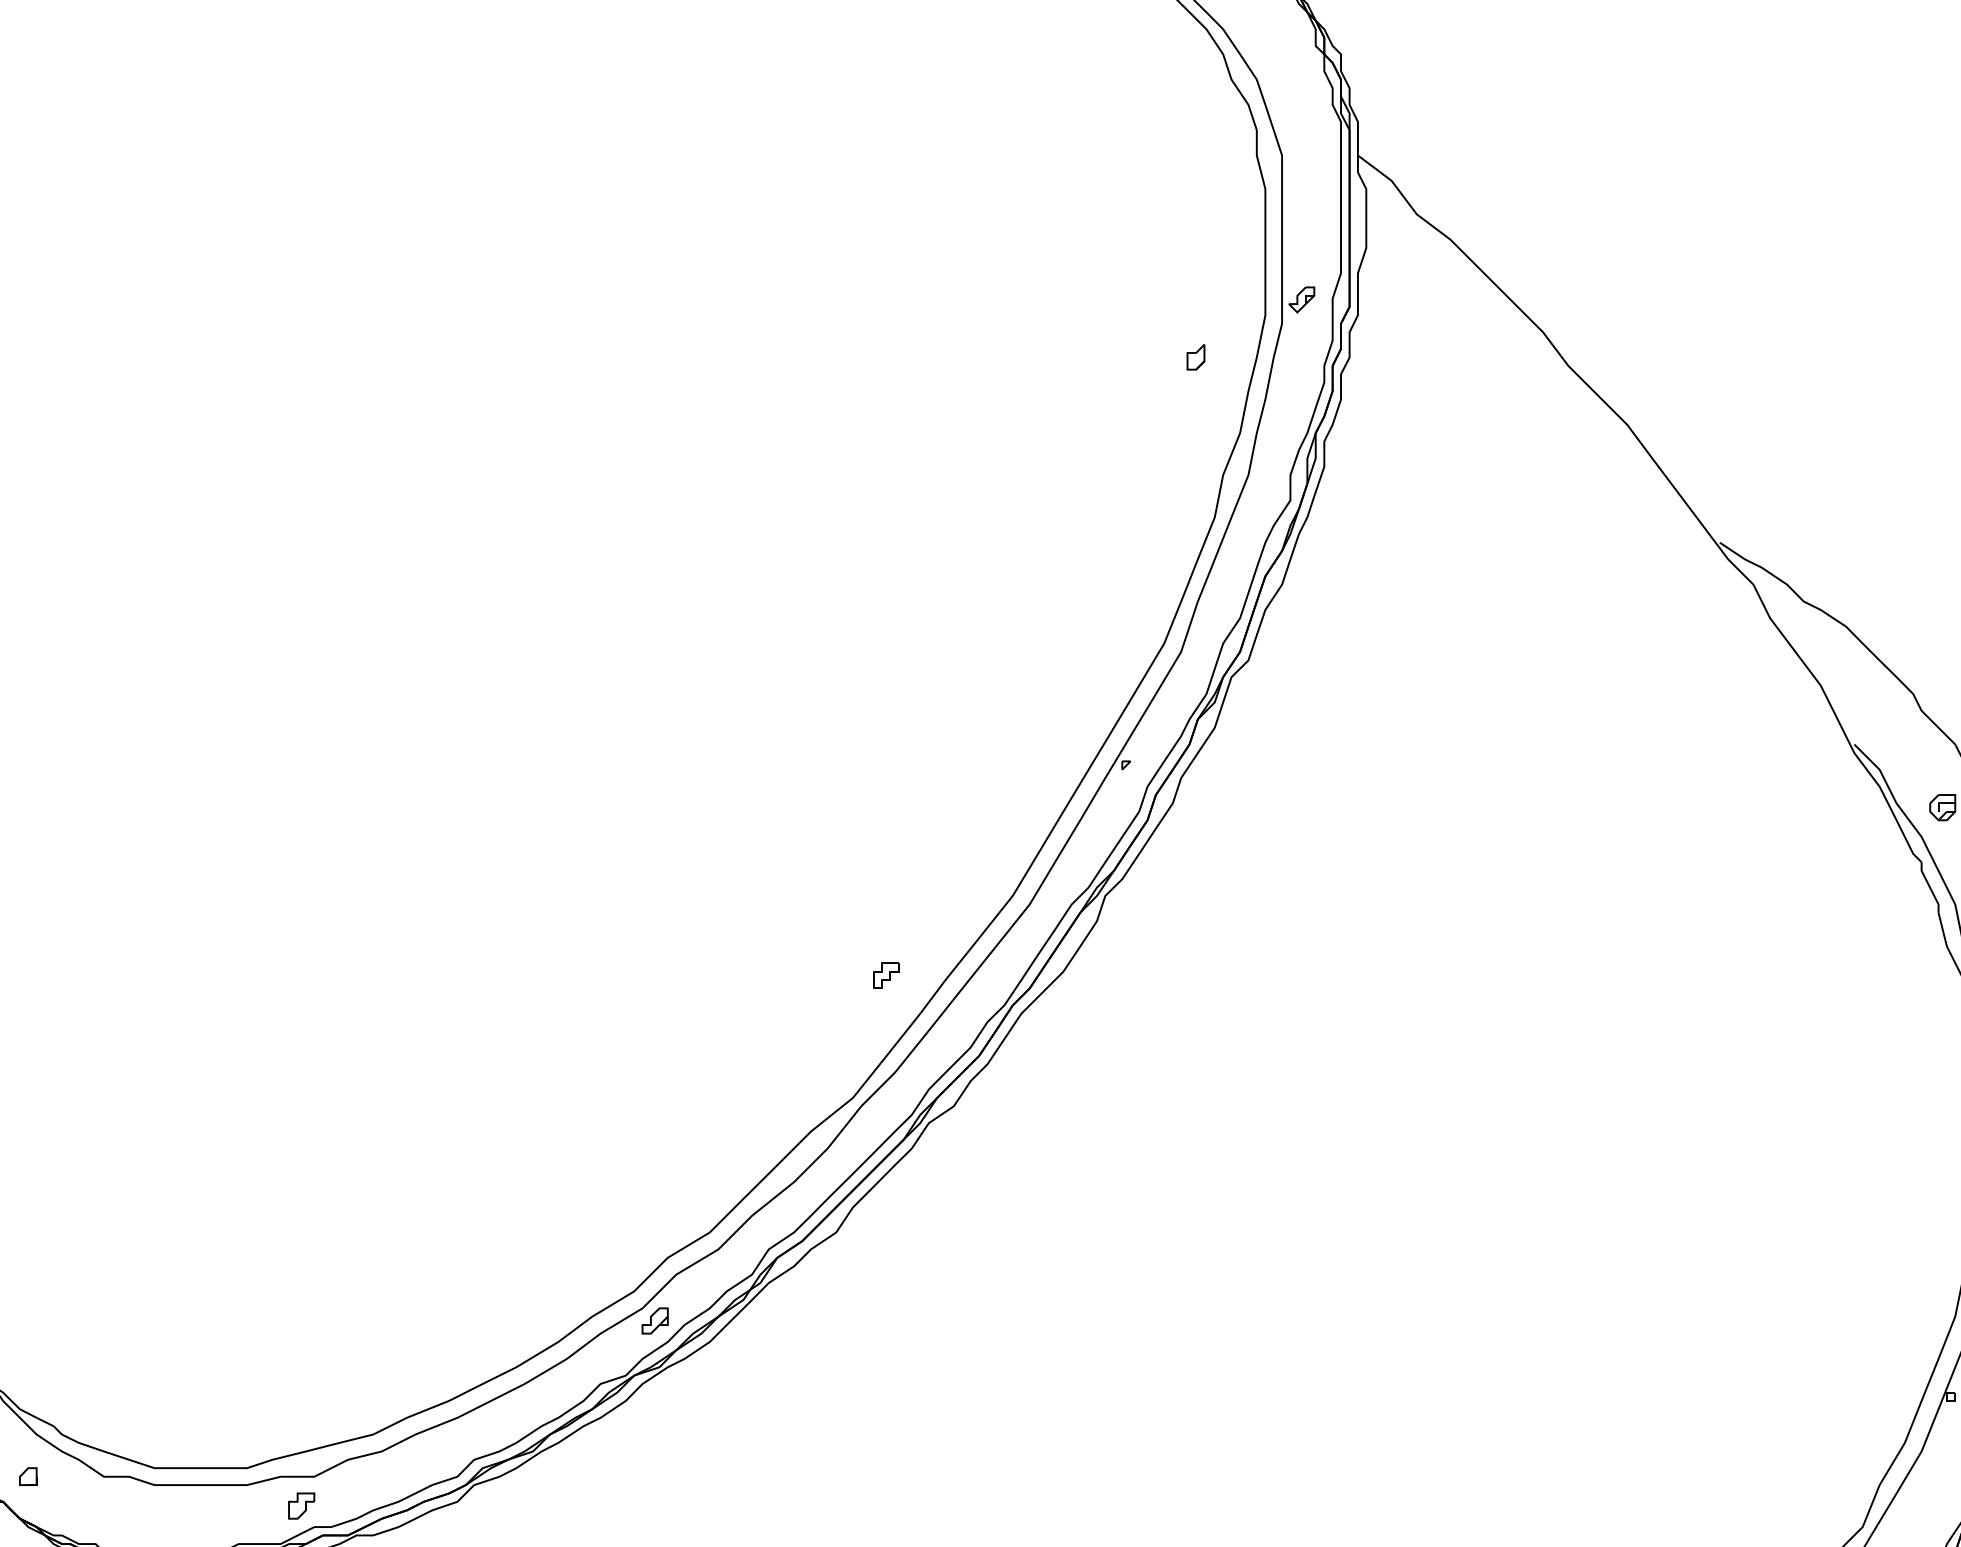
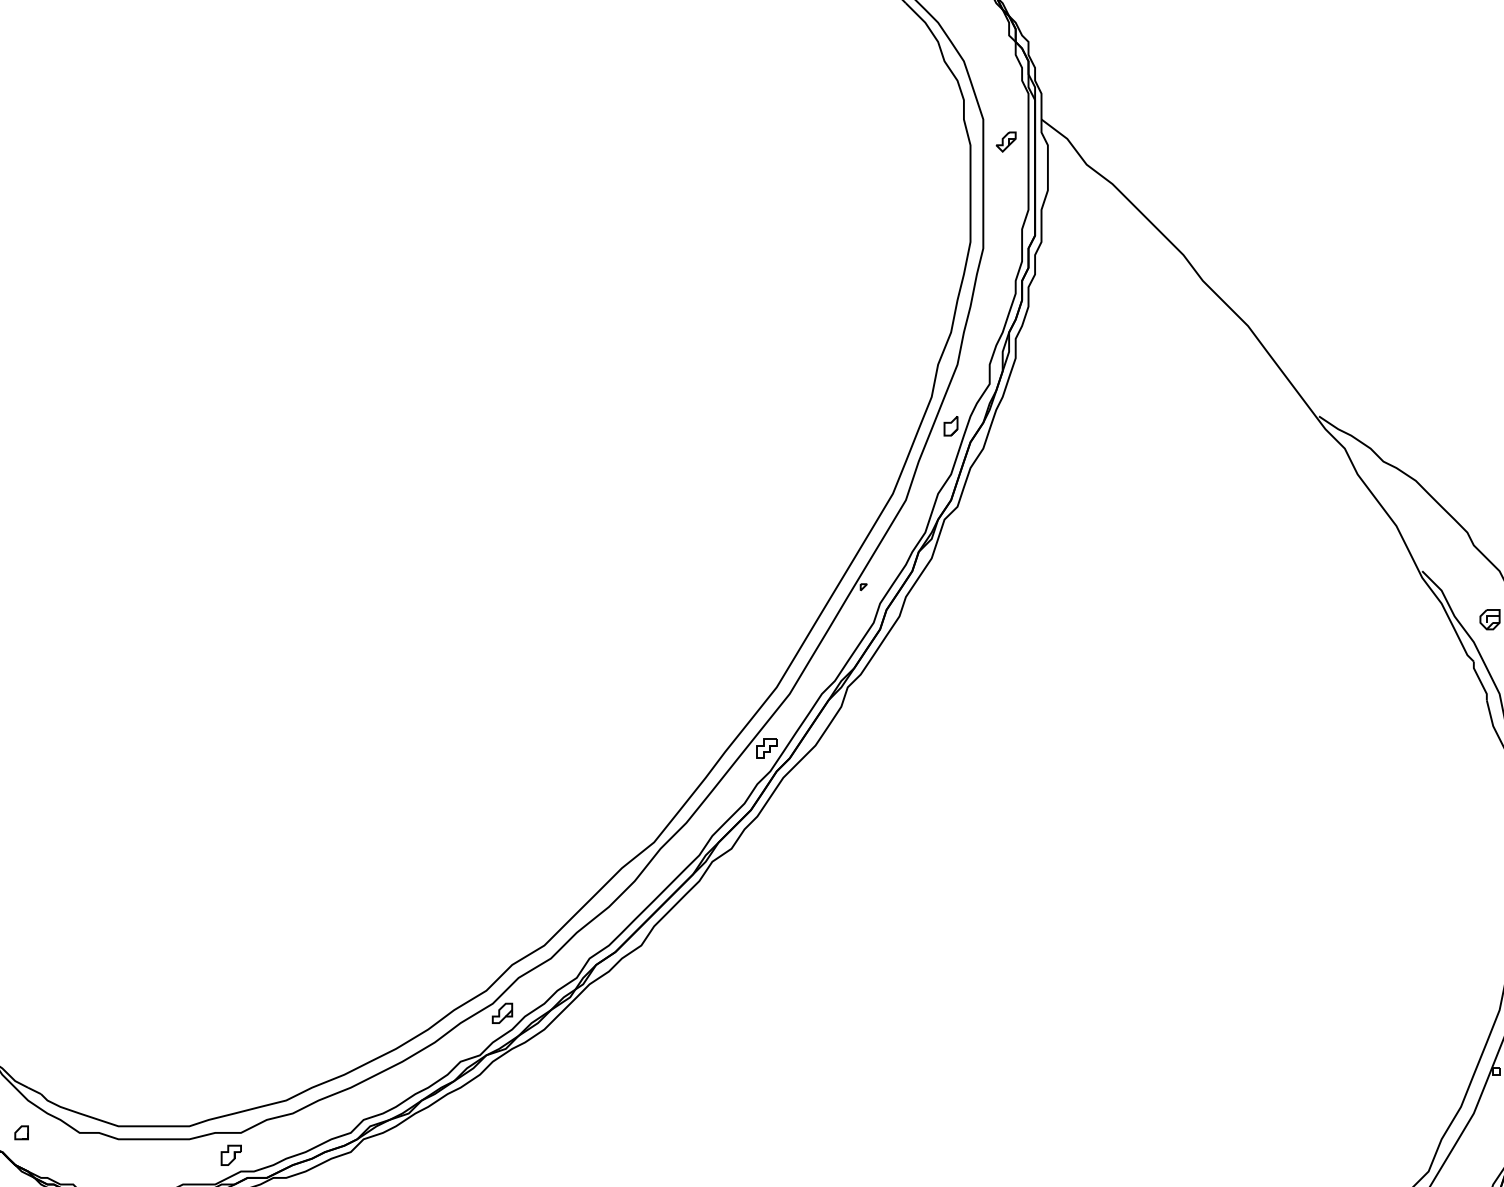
part: (1301, 299) -> (1005, 141), moved
part: (1195, 357) -> (950, 426), moved
part: (886, 975) -> (767, 748), moved

